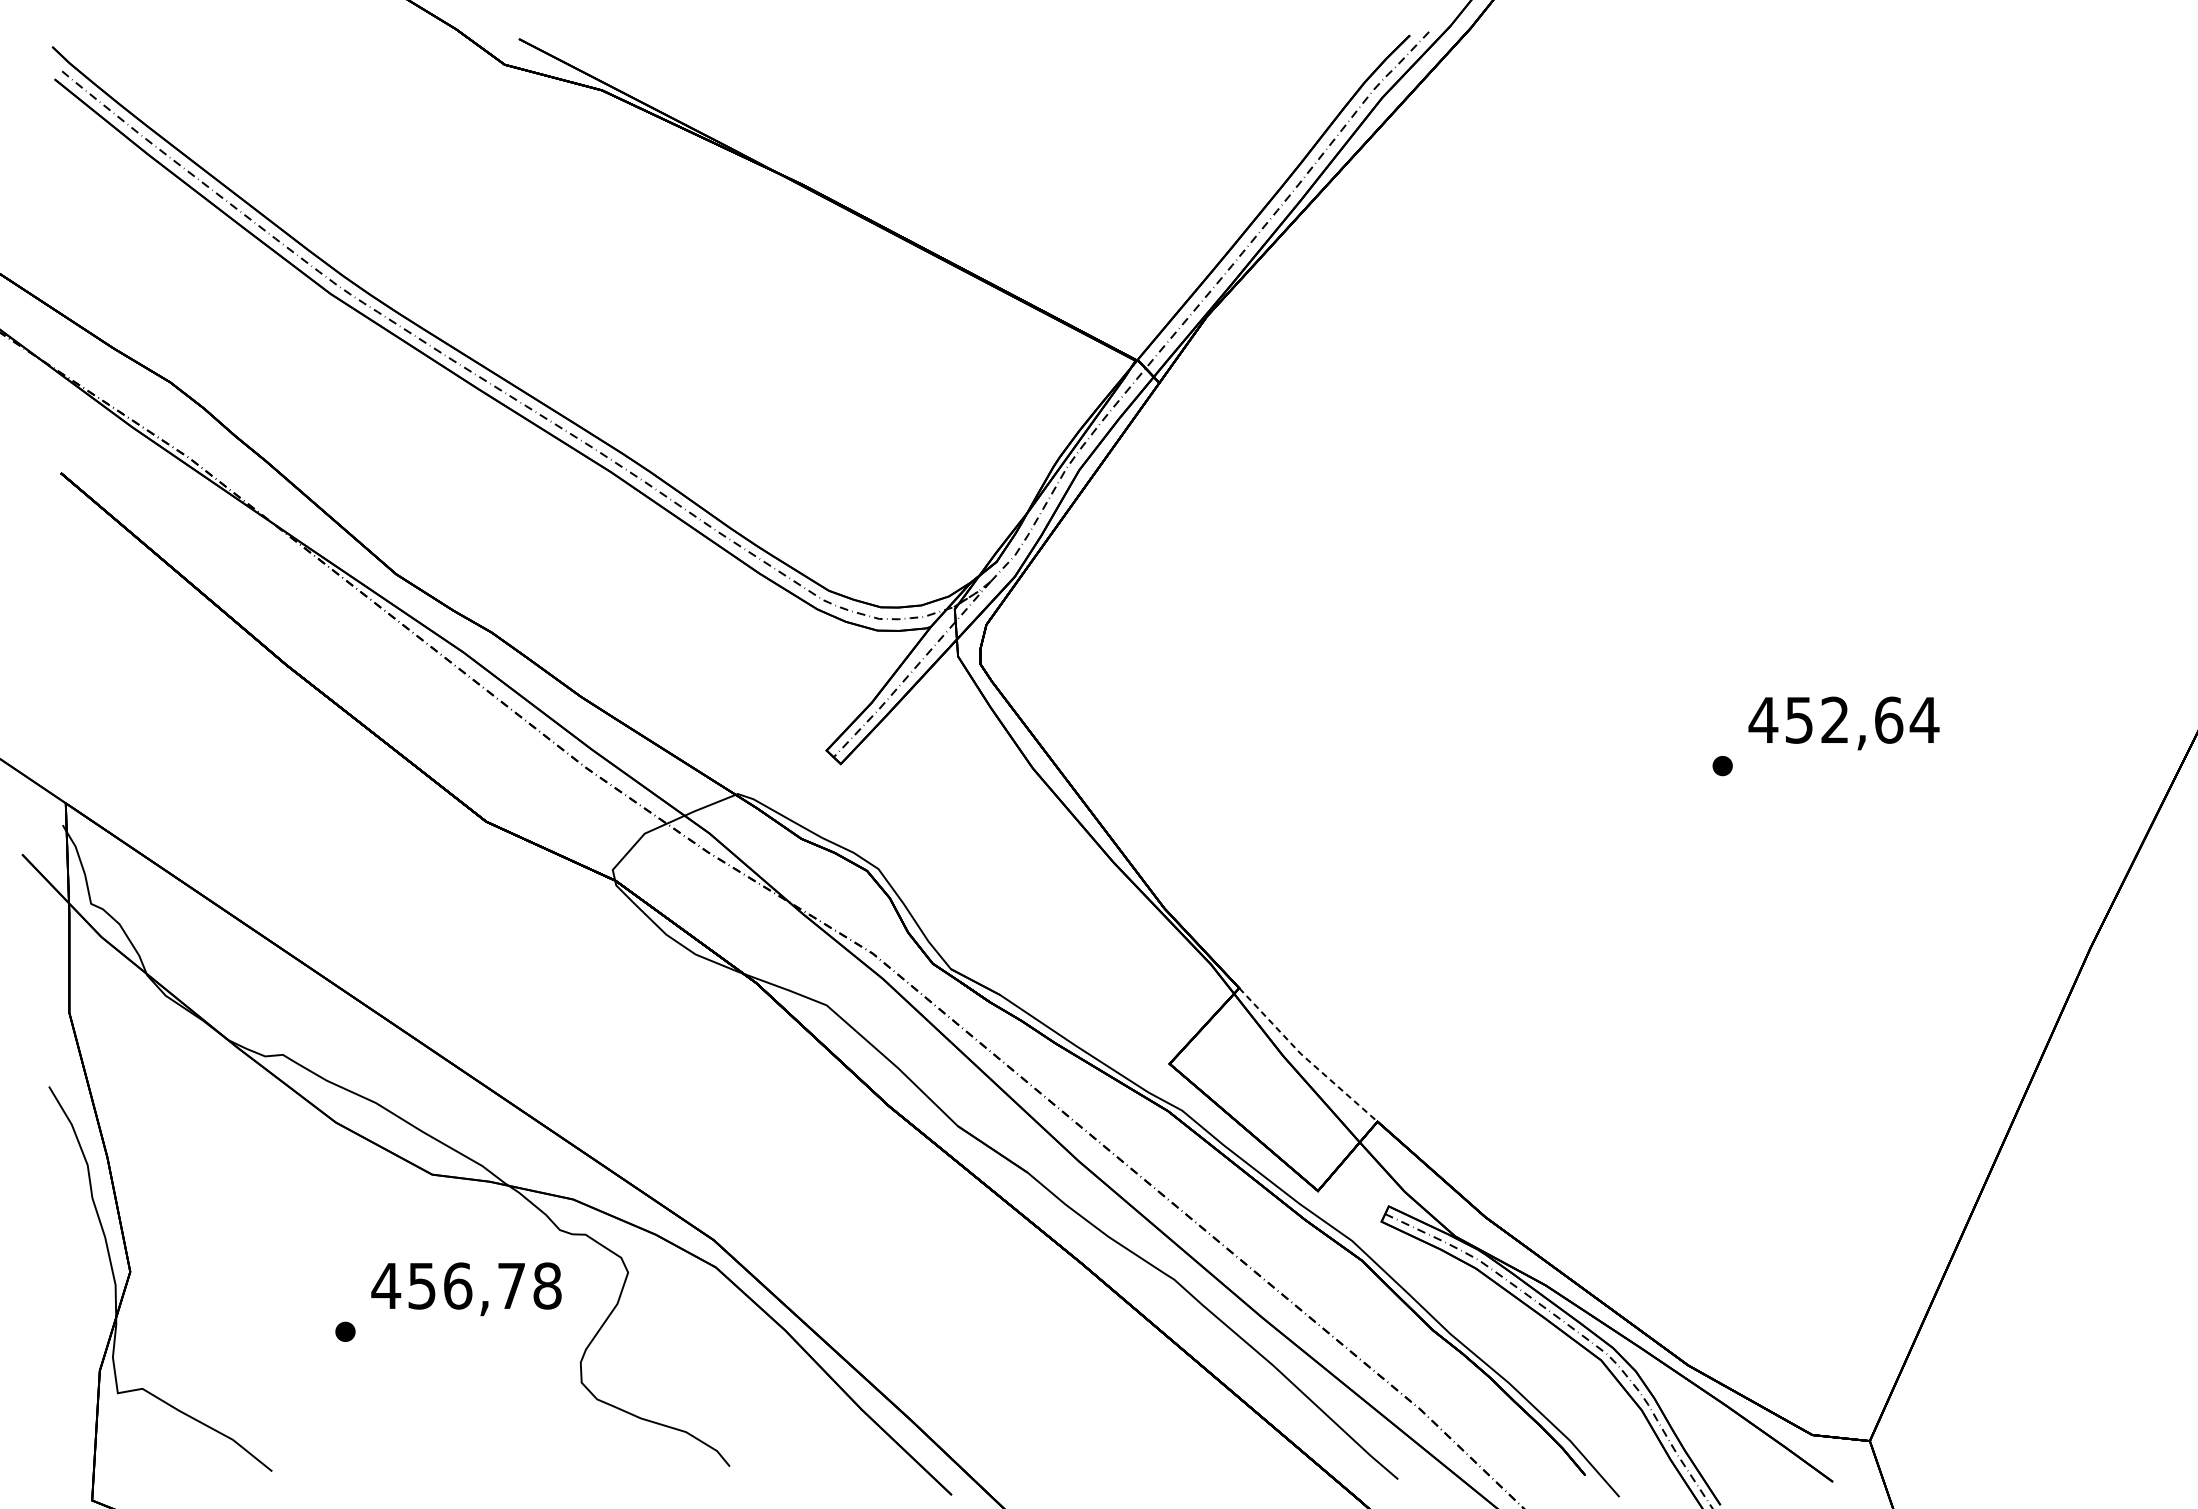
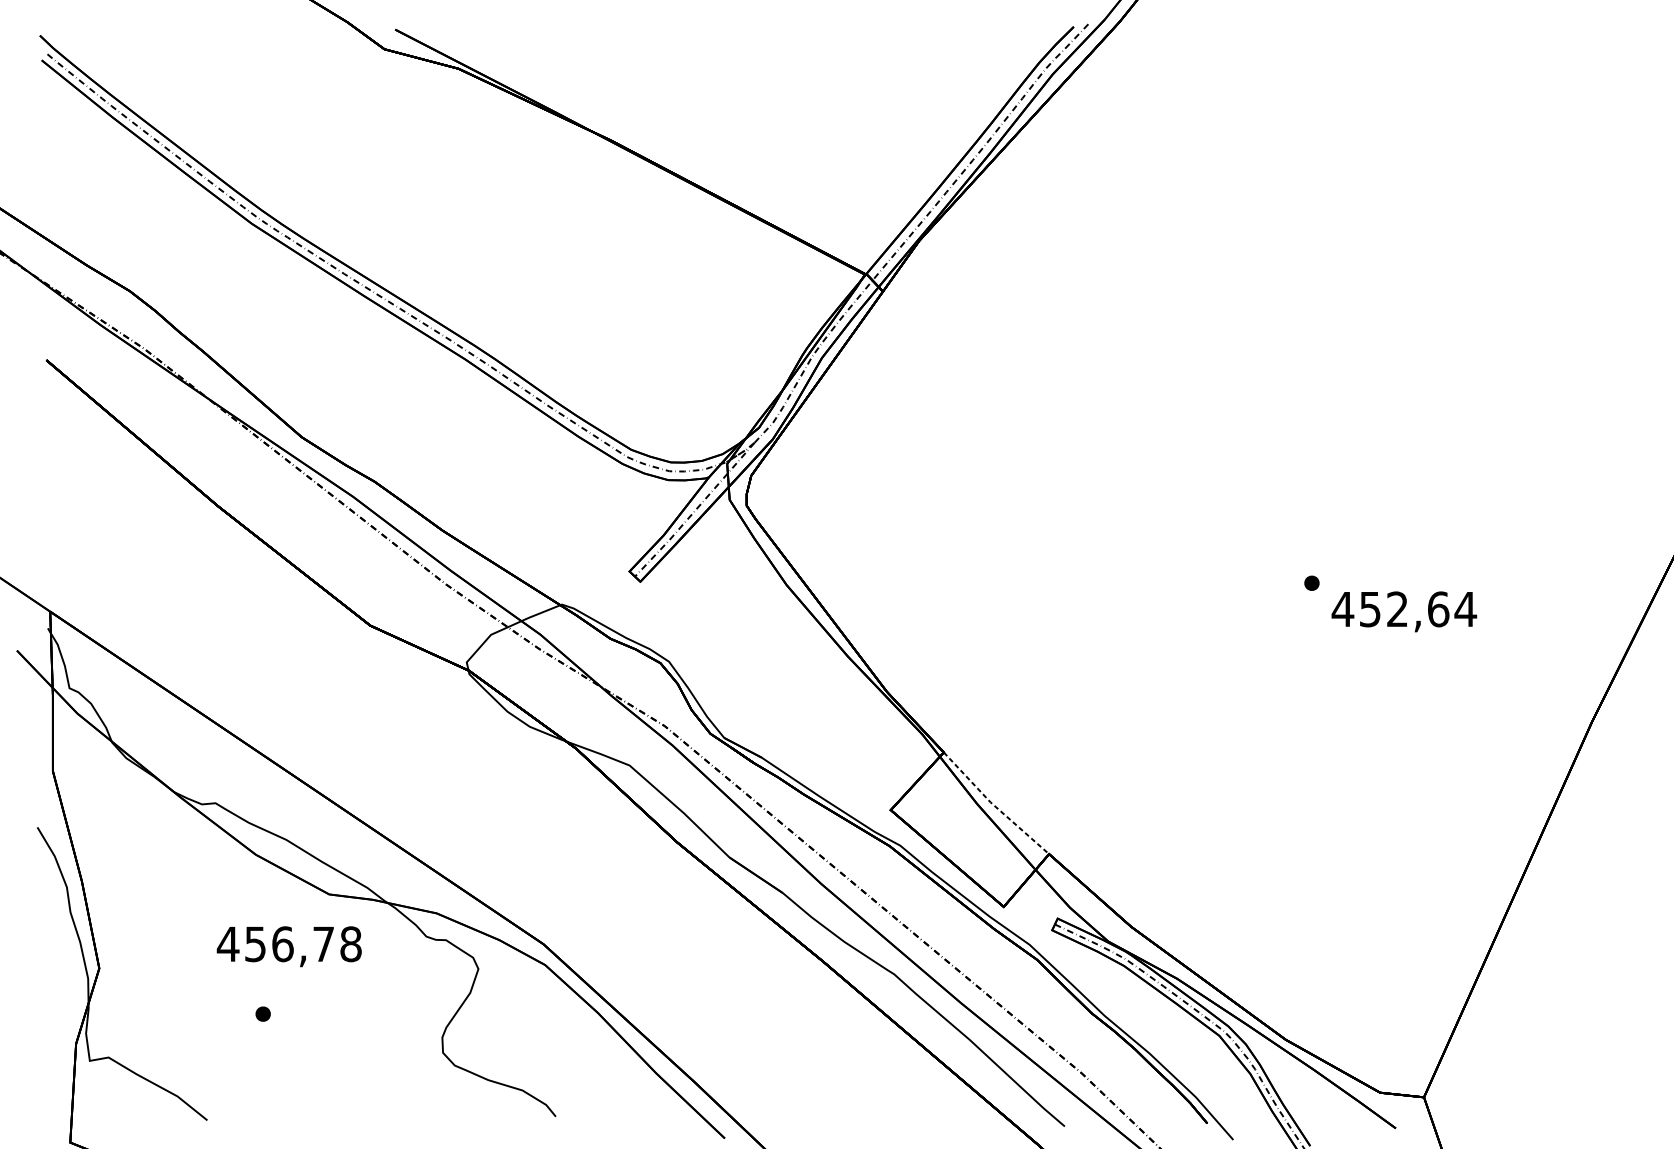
text: (1844, 722) -> (1404, 611), moved
text: (465, 1288) -> (288, 946), moved

